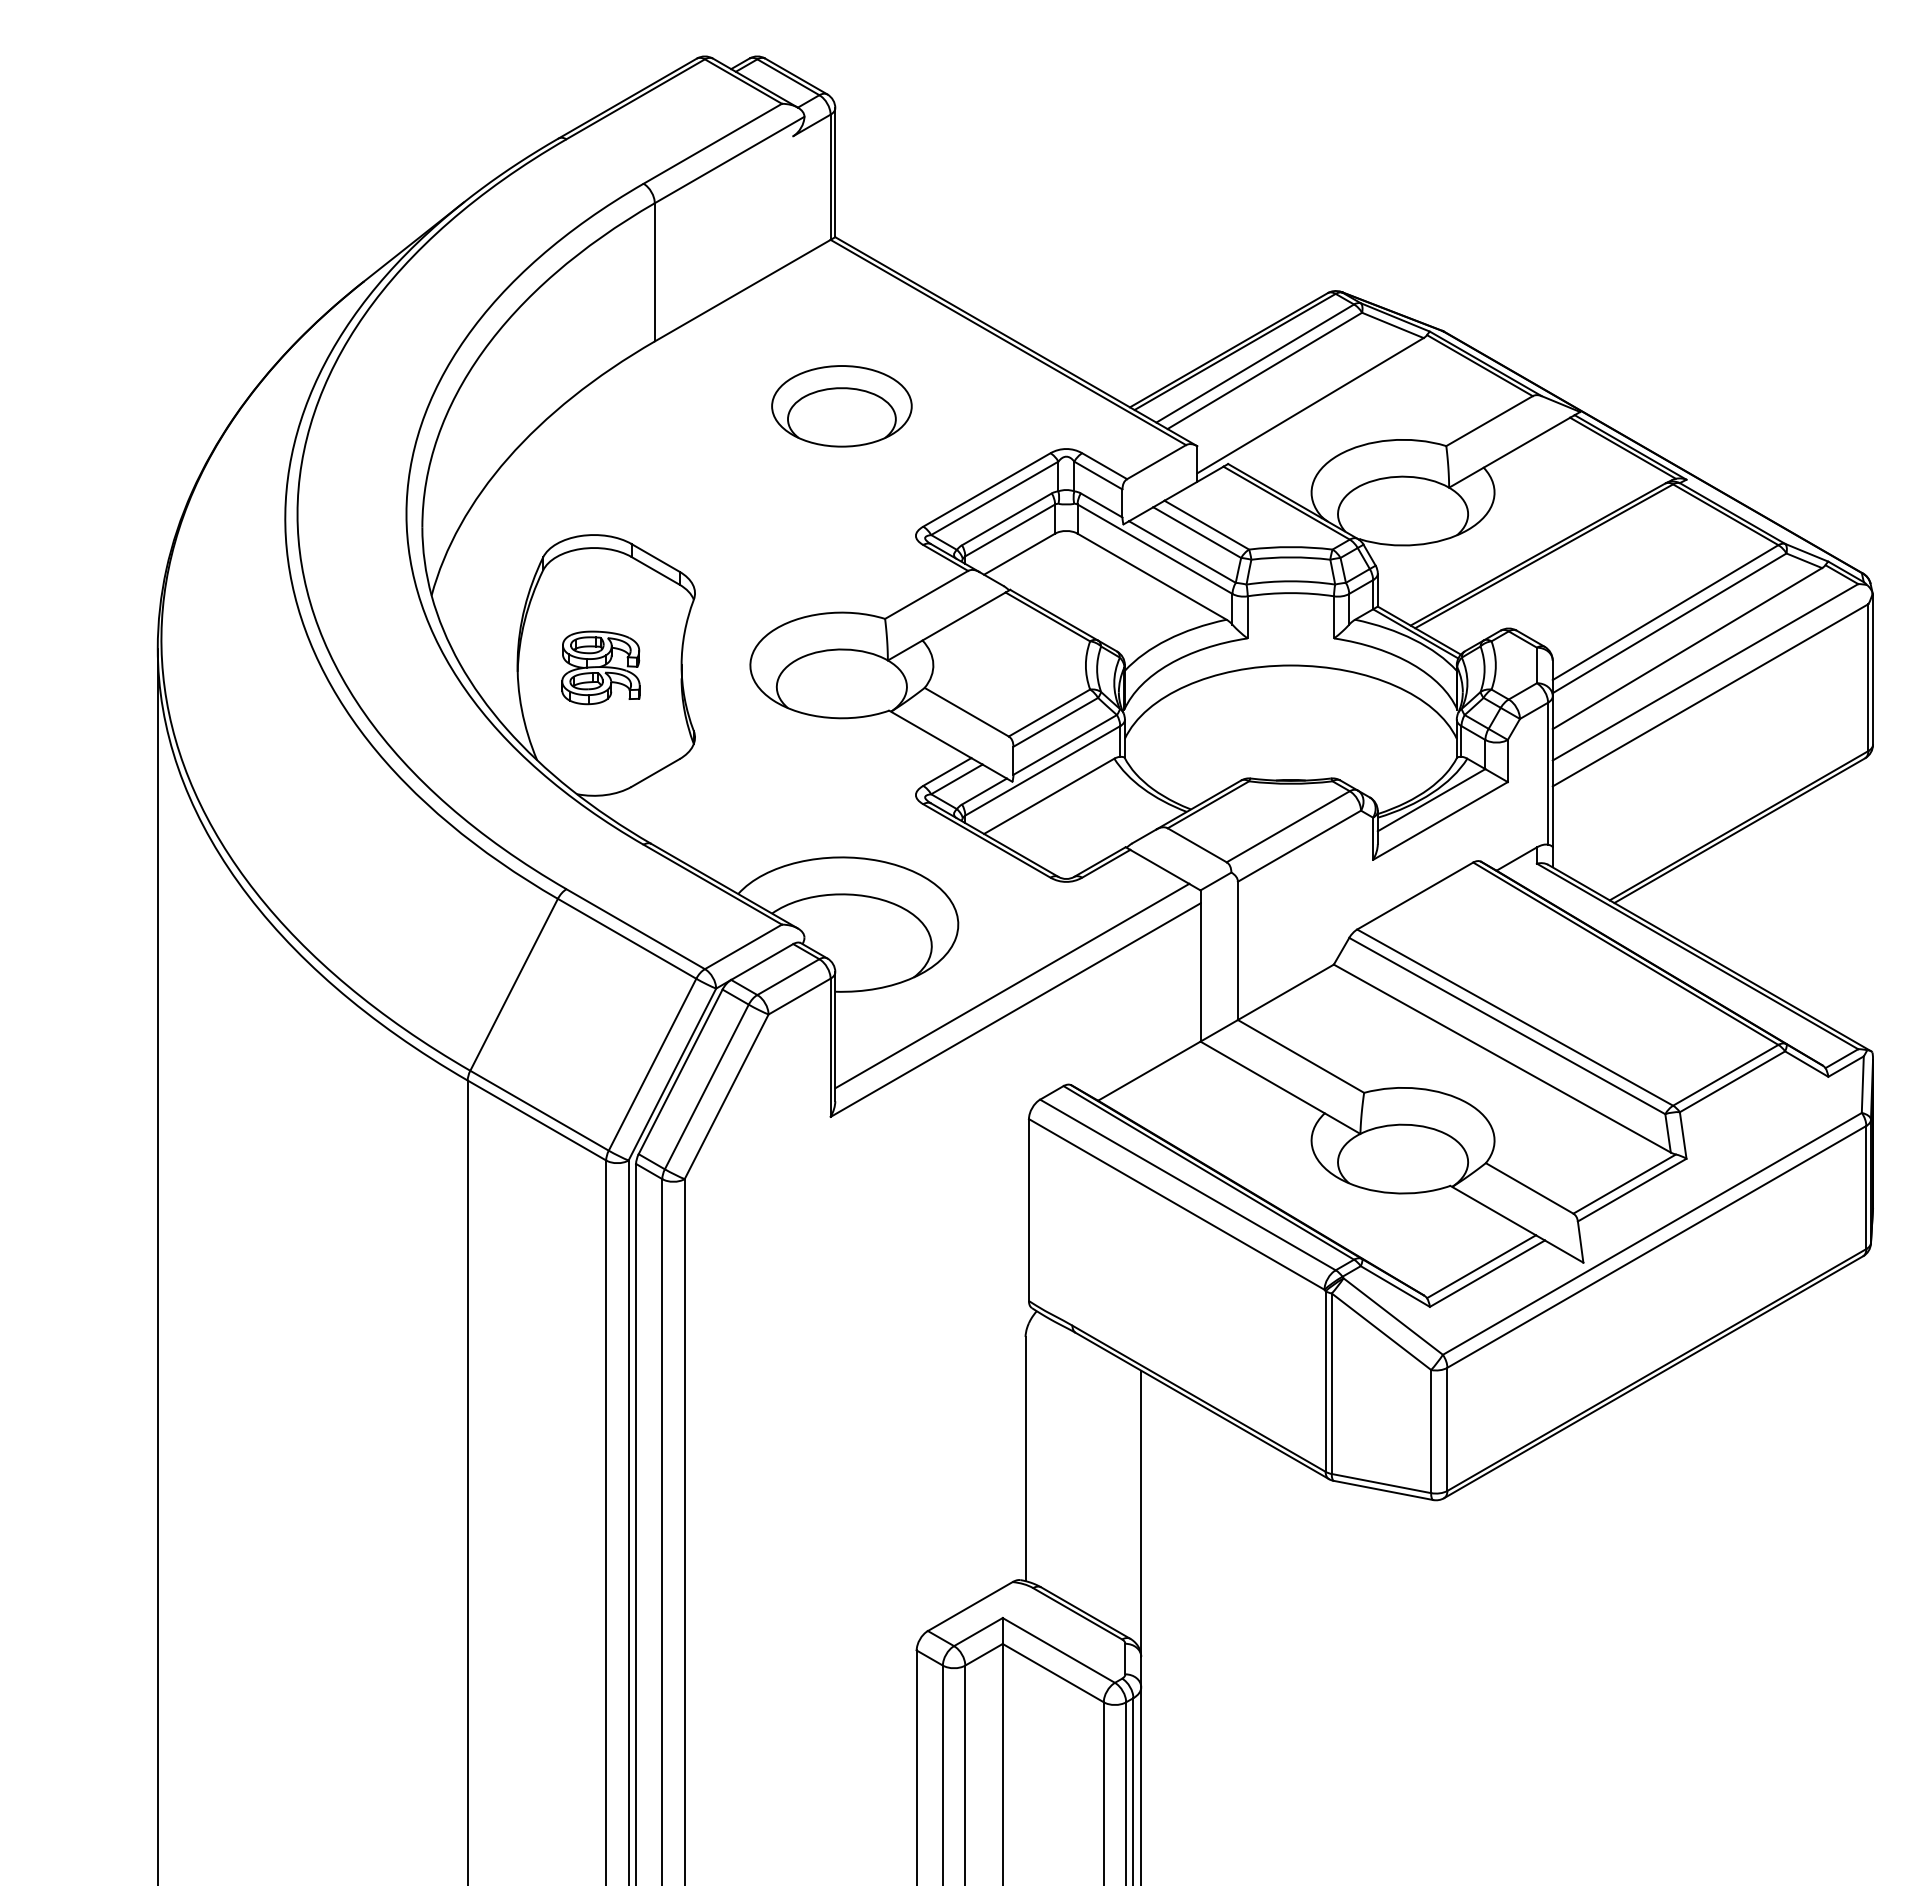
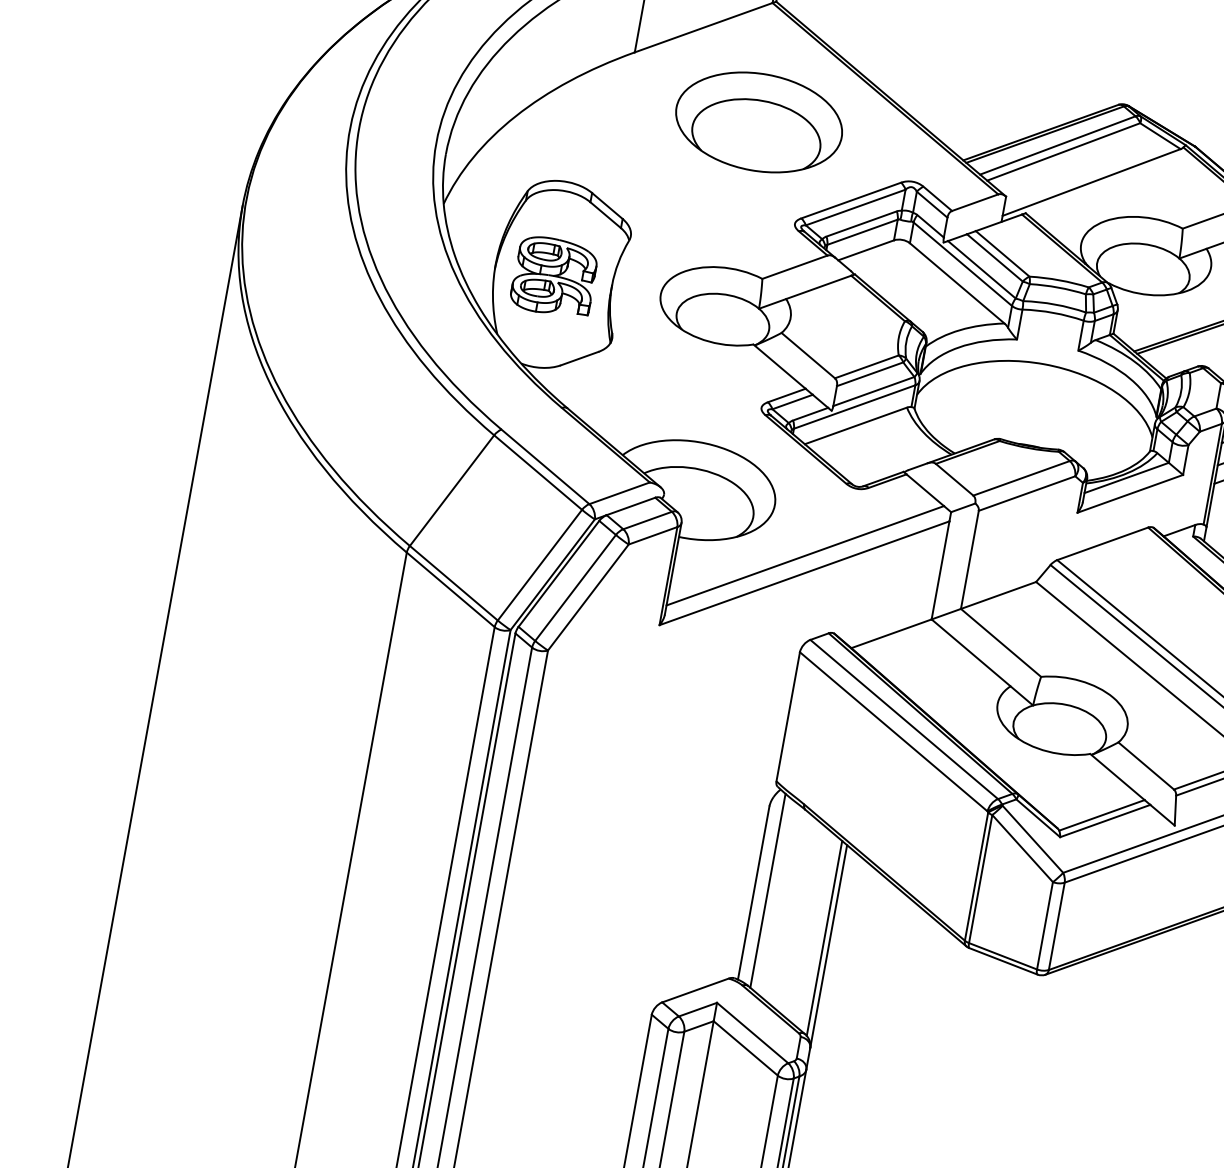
part: (841, 406) -> (758, 122), size x1.67
part: (600, 667) -> (554, 276), size x1.43
line: (1044, 1452) -> (767, 890), added
line: (1133, 1503) -> (824, 938), added

